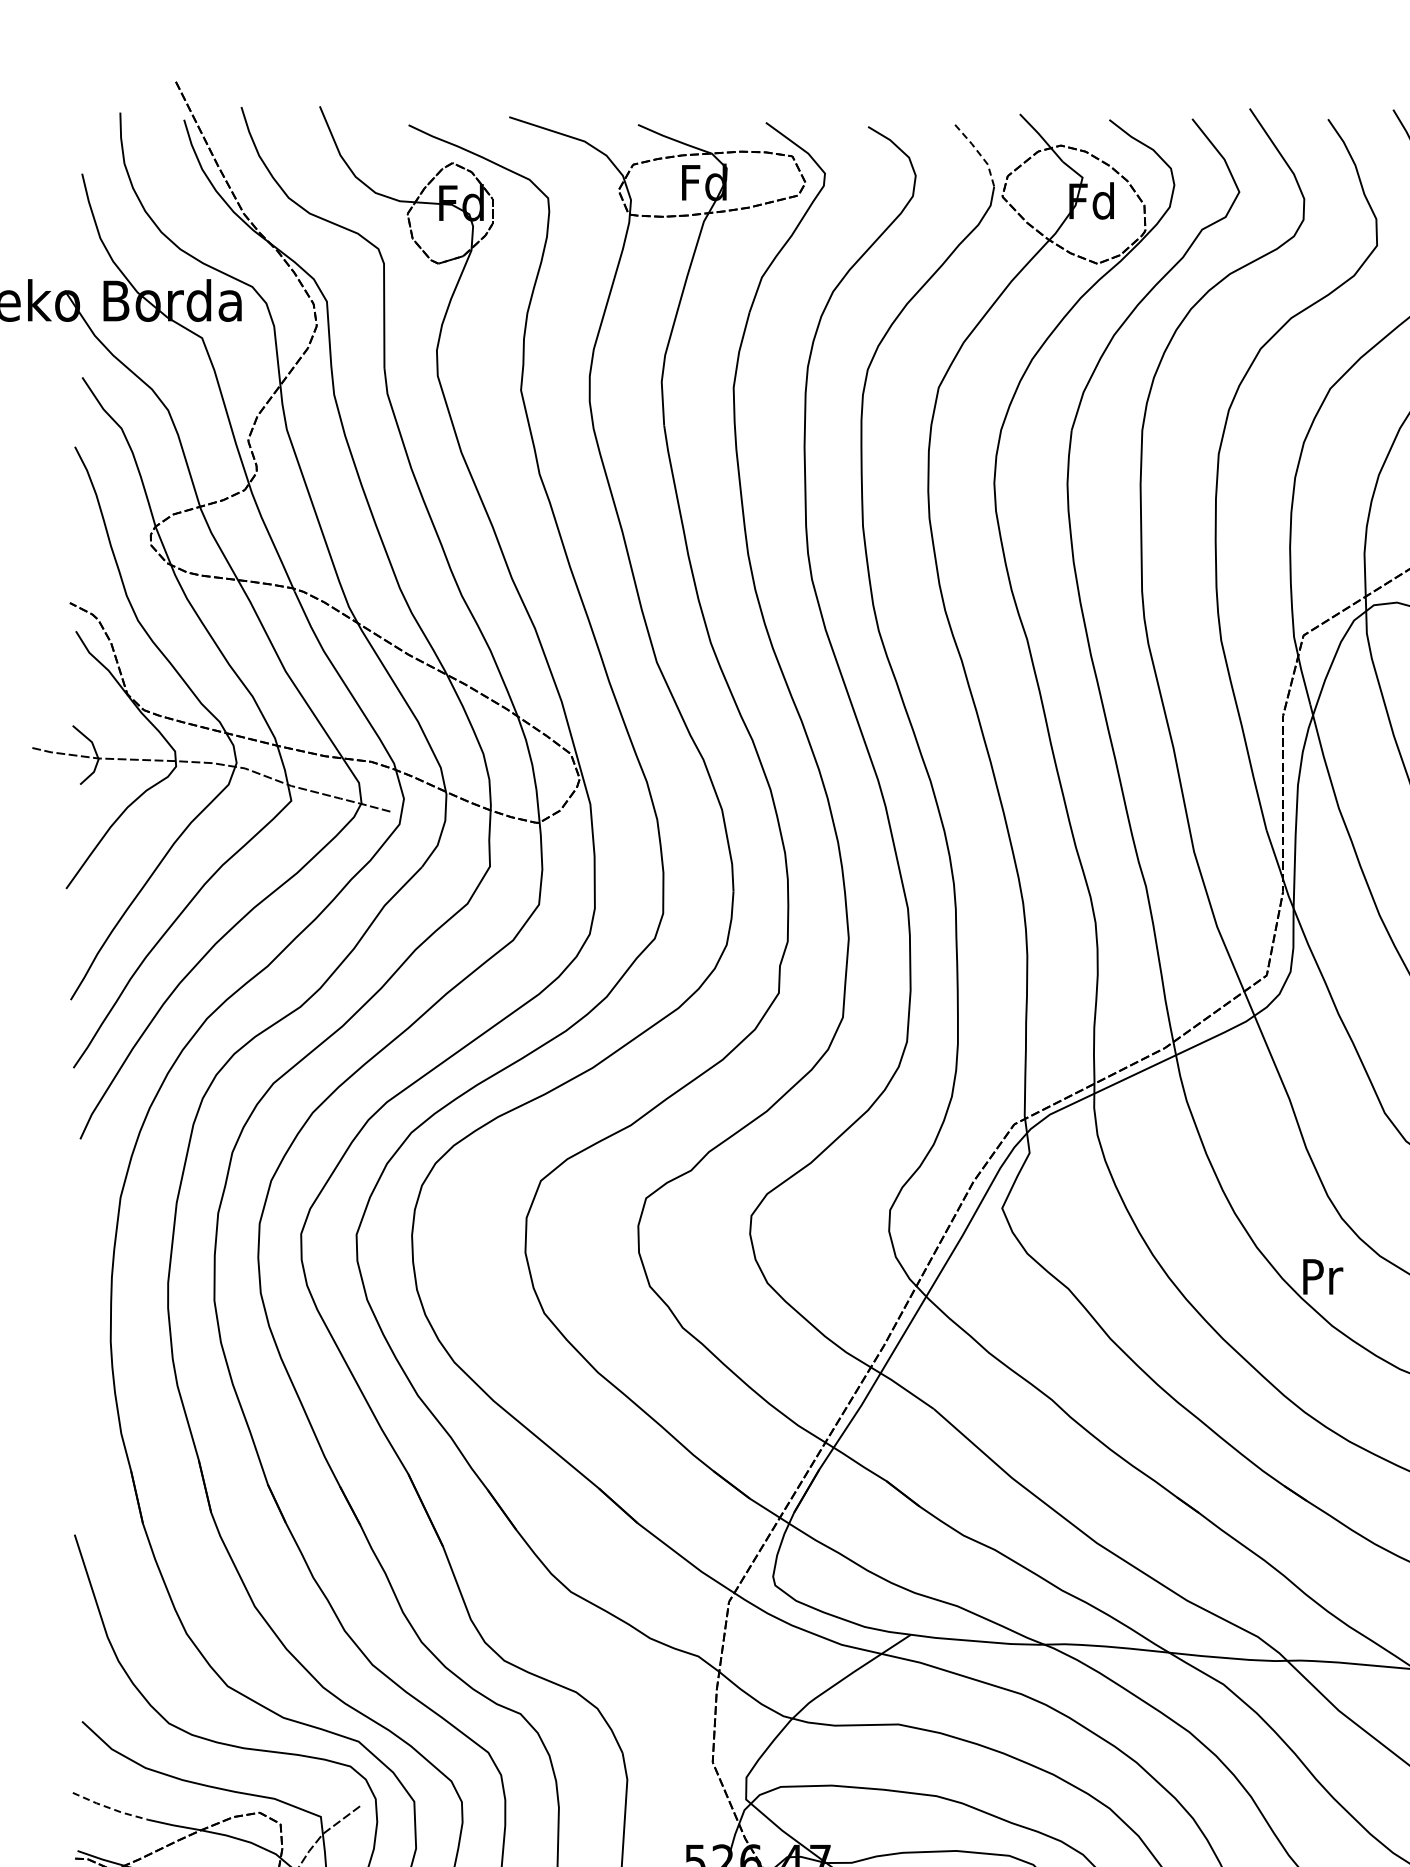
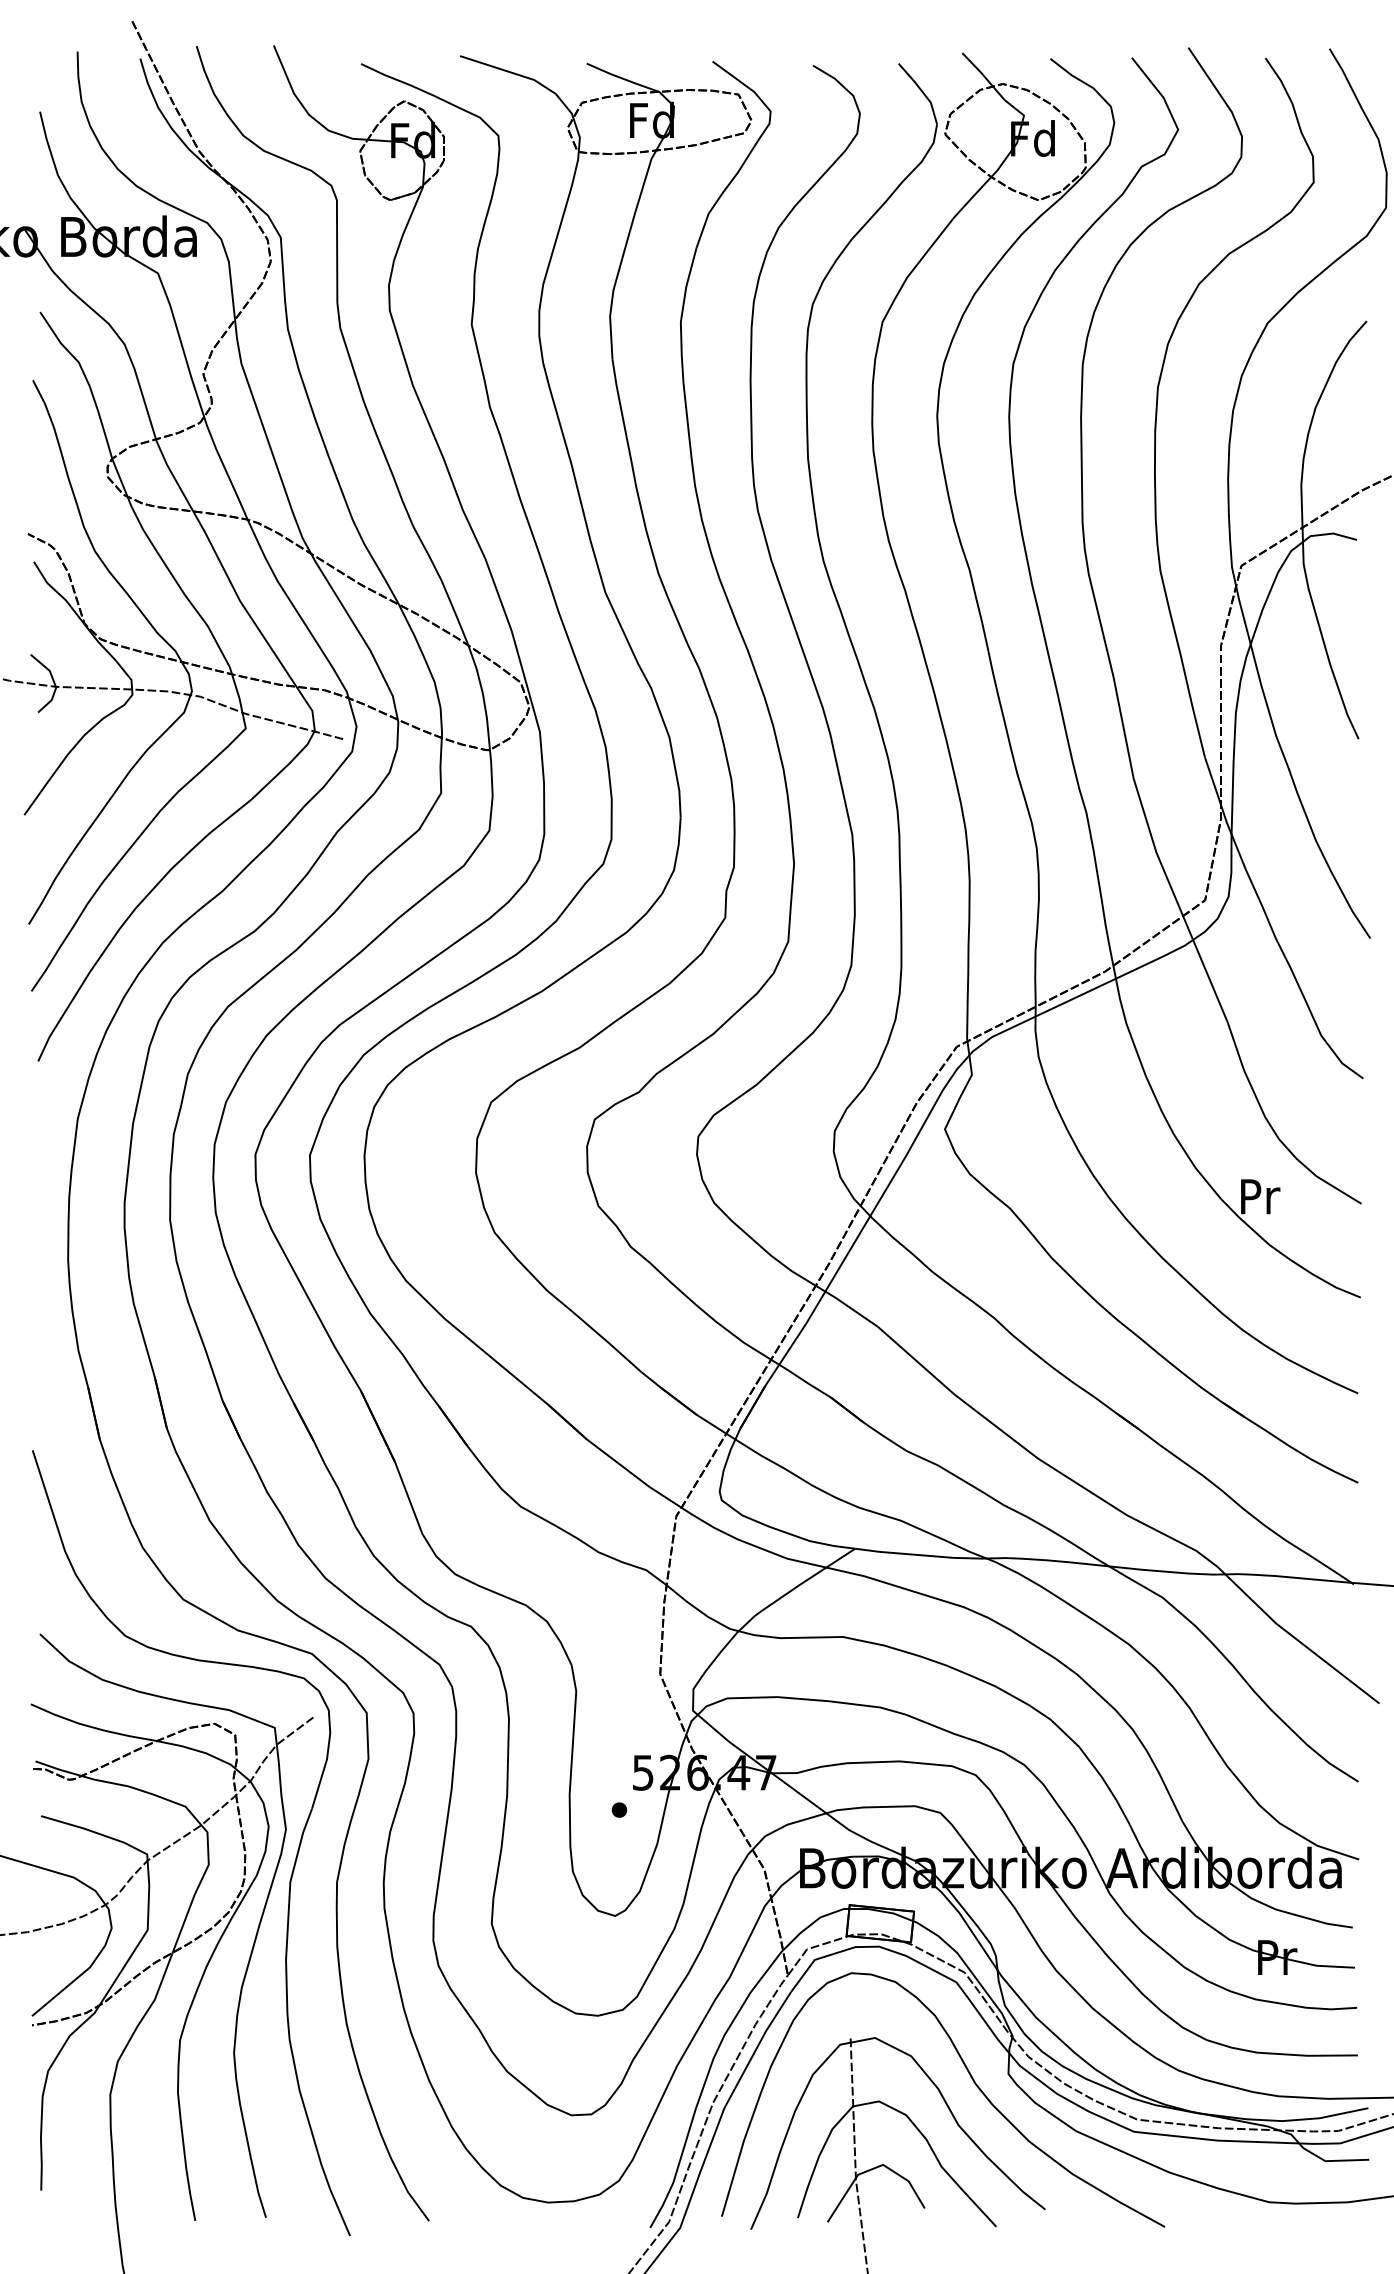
line: (979, 153) -> (922, 91), dashed -> solid
line: (110, 1808) -> (67, 1719), dashed -> solid

